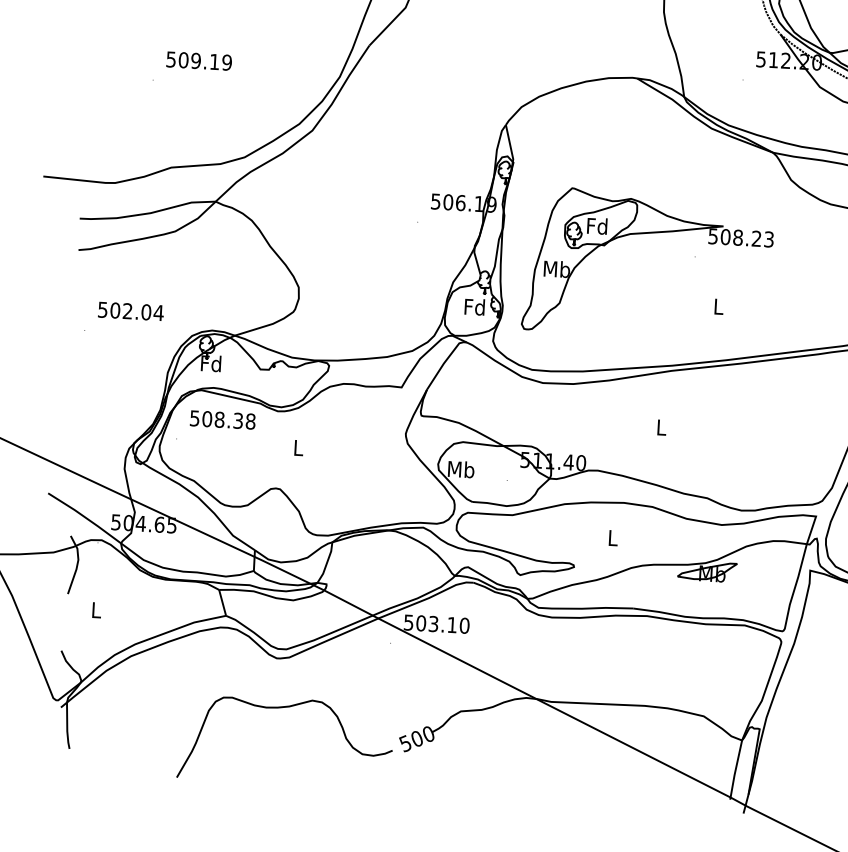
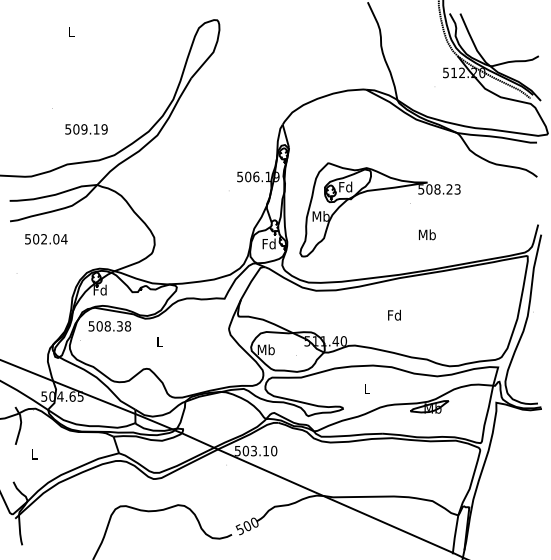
text: (199, 61) -> (86, 129), moved
text: (717, 306) -> (426, 234), L -> Mb
text: (131, 311) -> (46, 239), moved
text: (661, 426) -> (394, 314), L -> Fd

